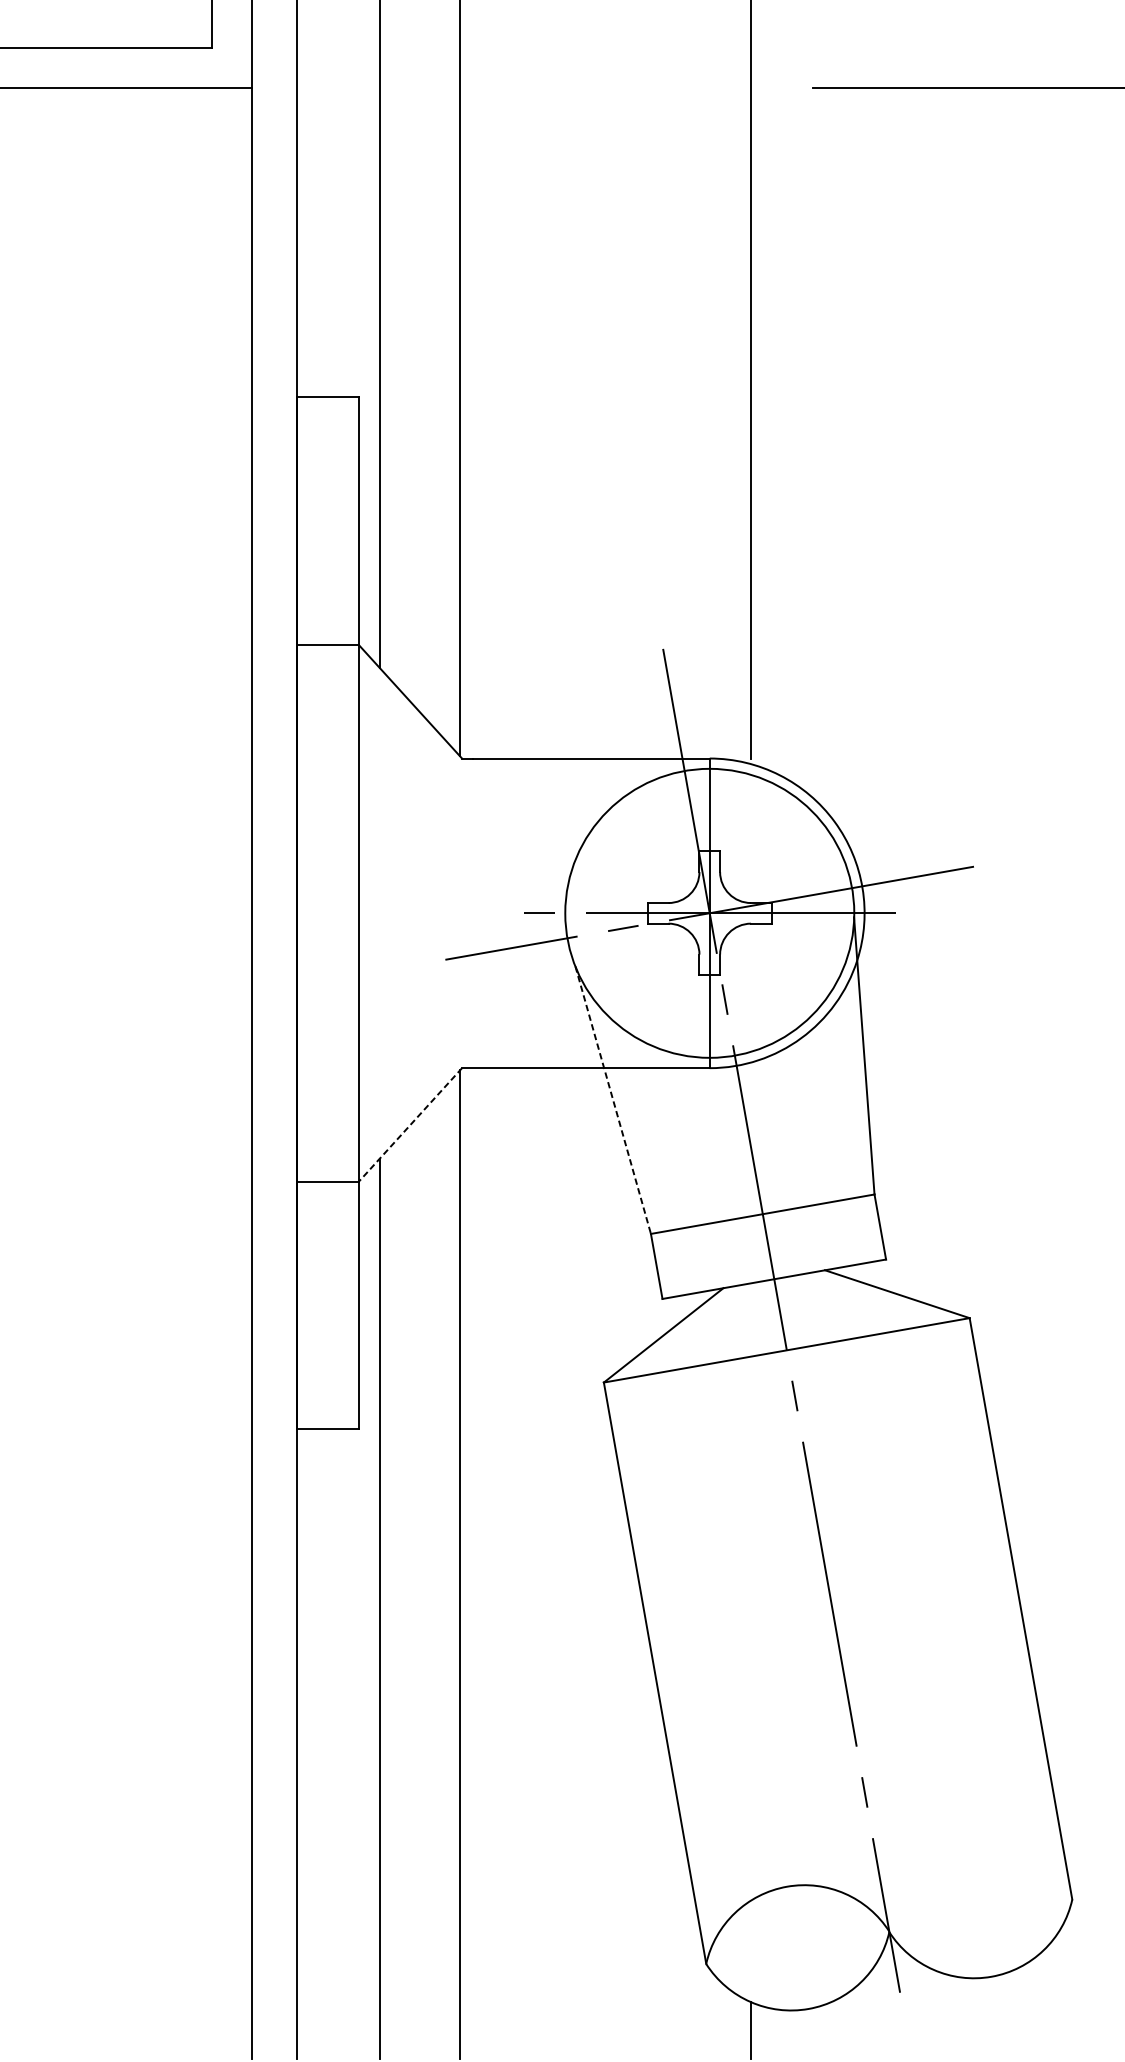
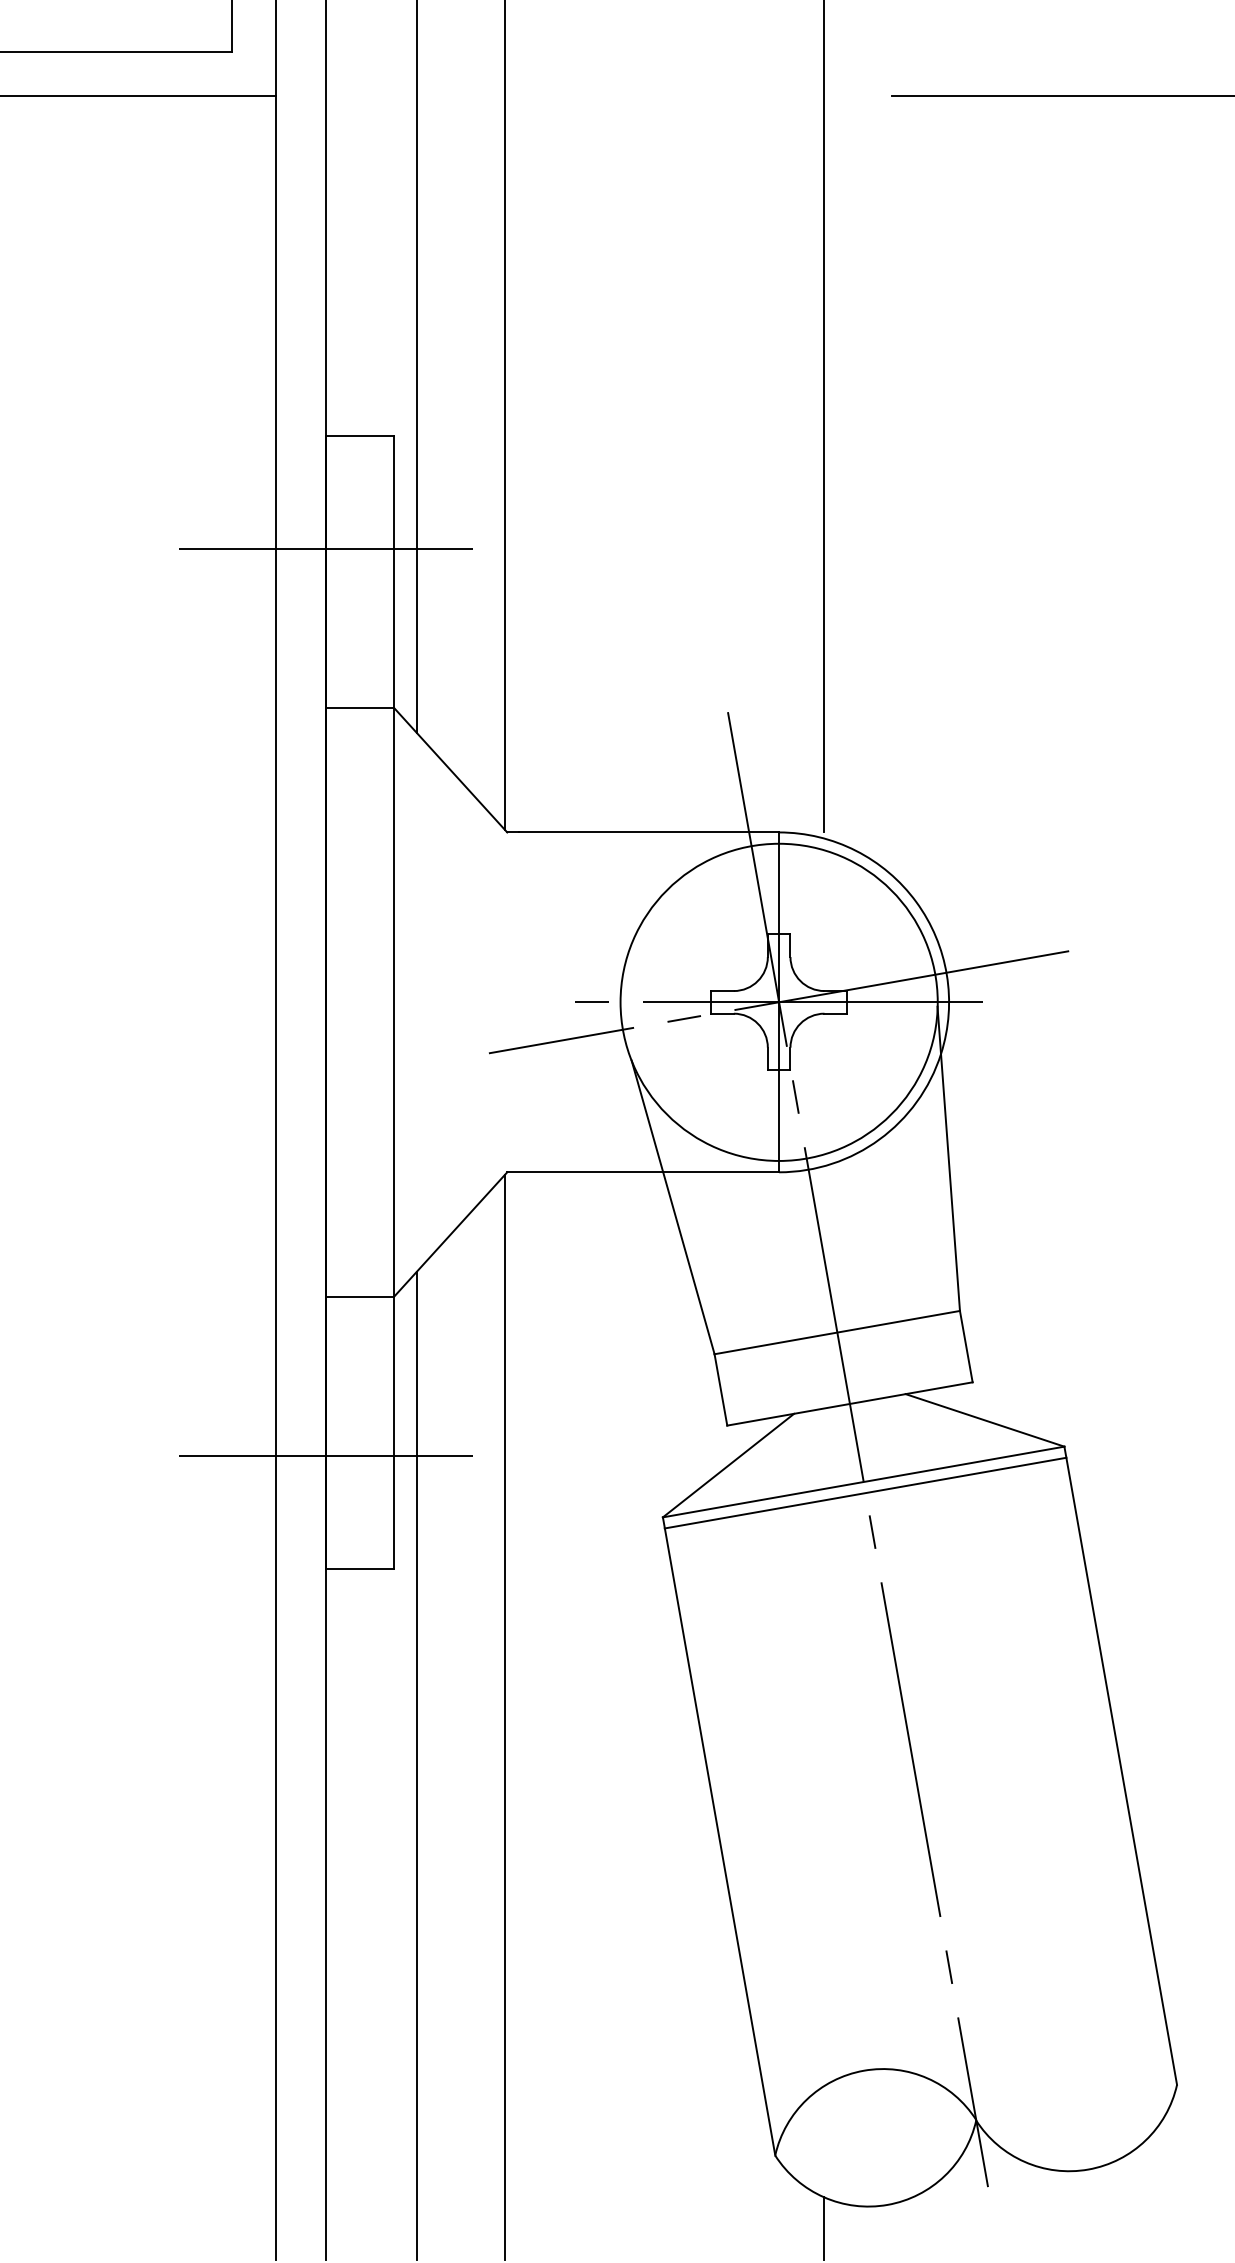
line: (296, 500) -> (325, 549), added
line: (613, 1100) -> (673, 1207), dashed -> solid
line: (410, 1124) -> (450, 1234), dashed -> solid
line: (296, 1326) -> (325, 1455), added
line: (788, 1359) -> (865, 1492), added

